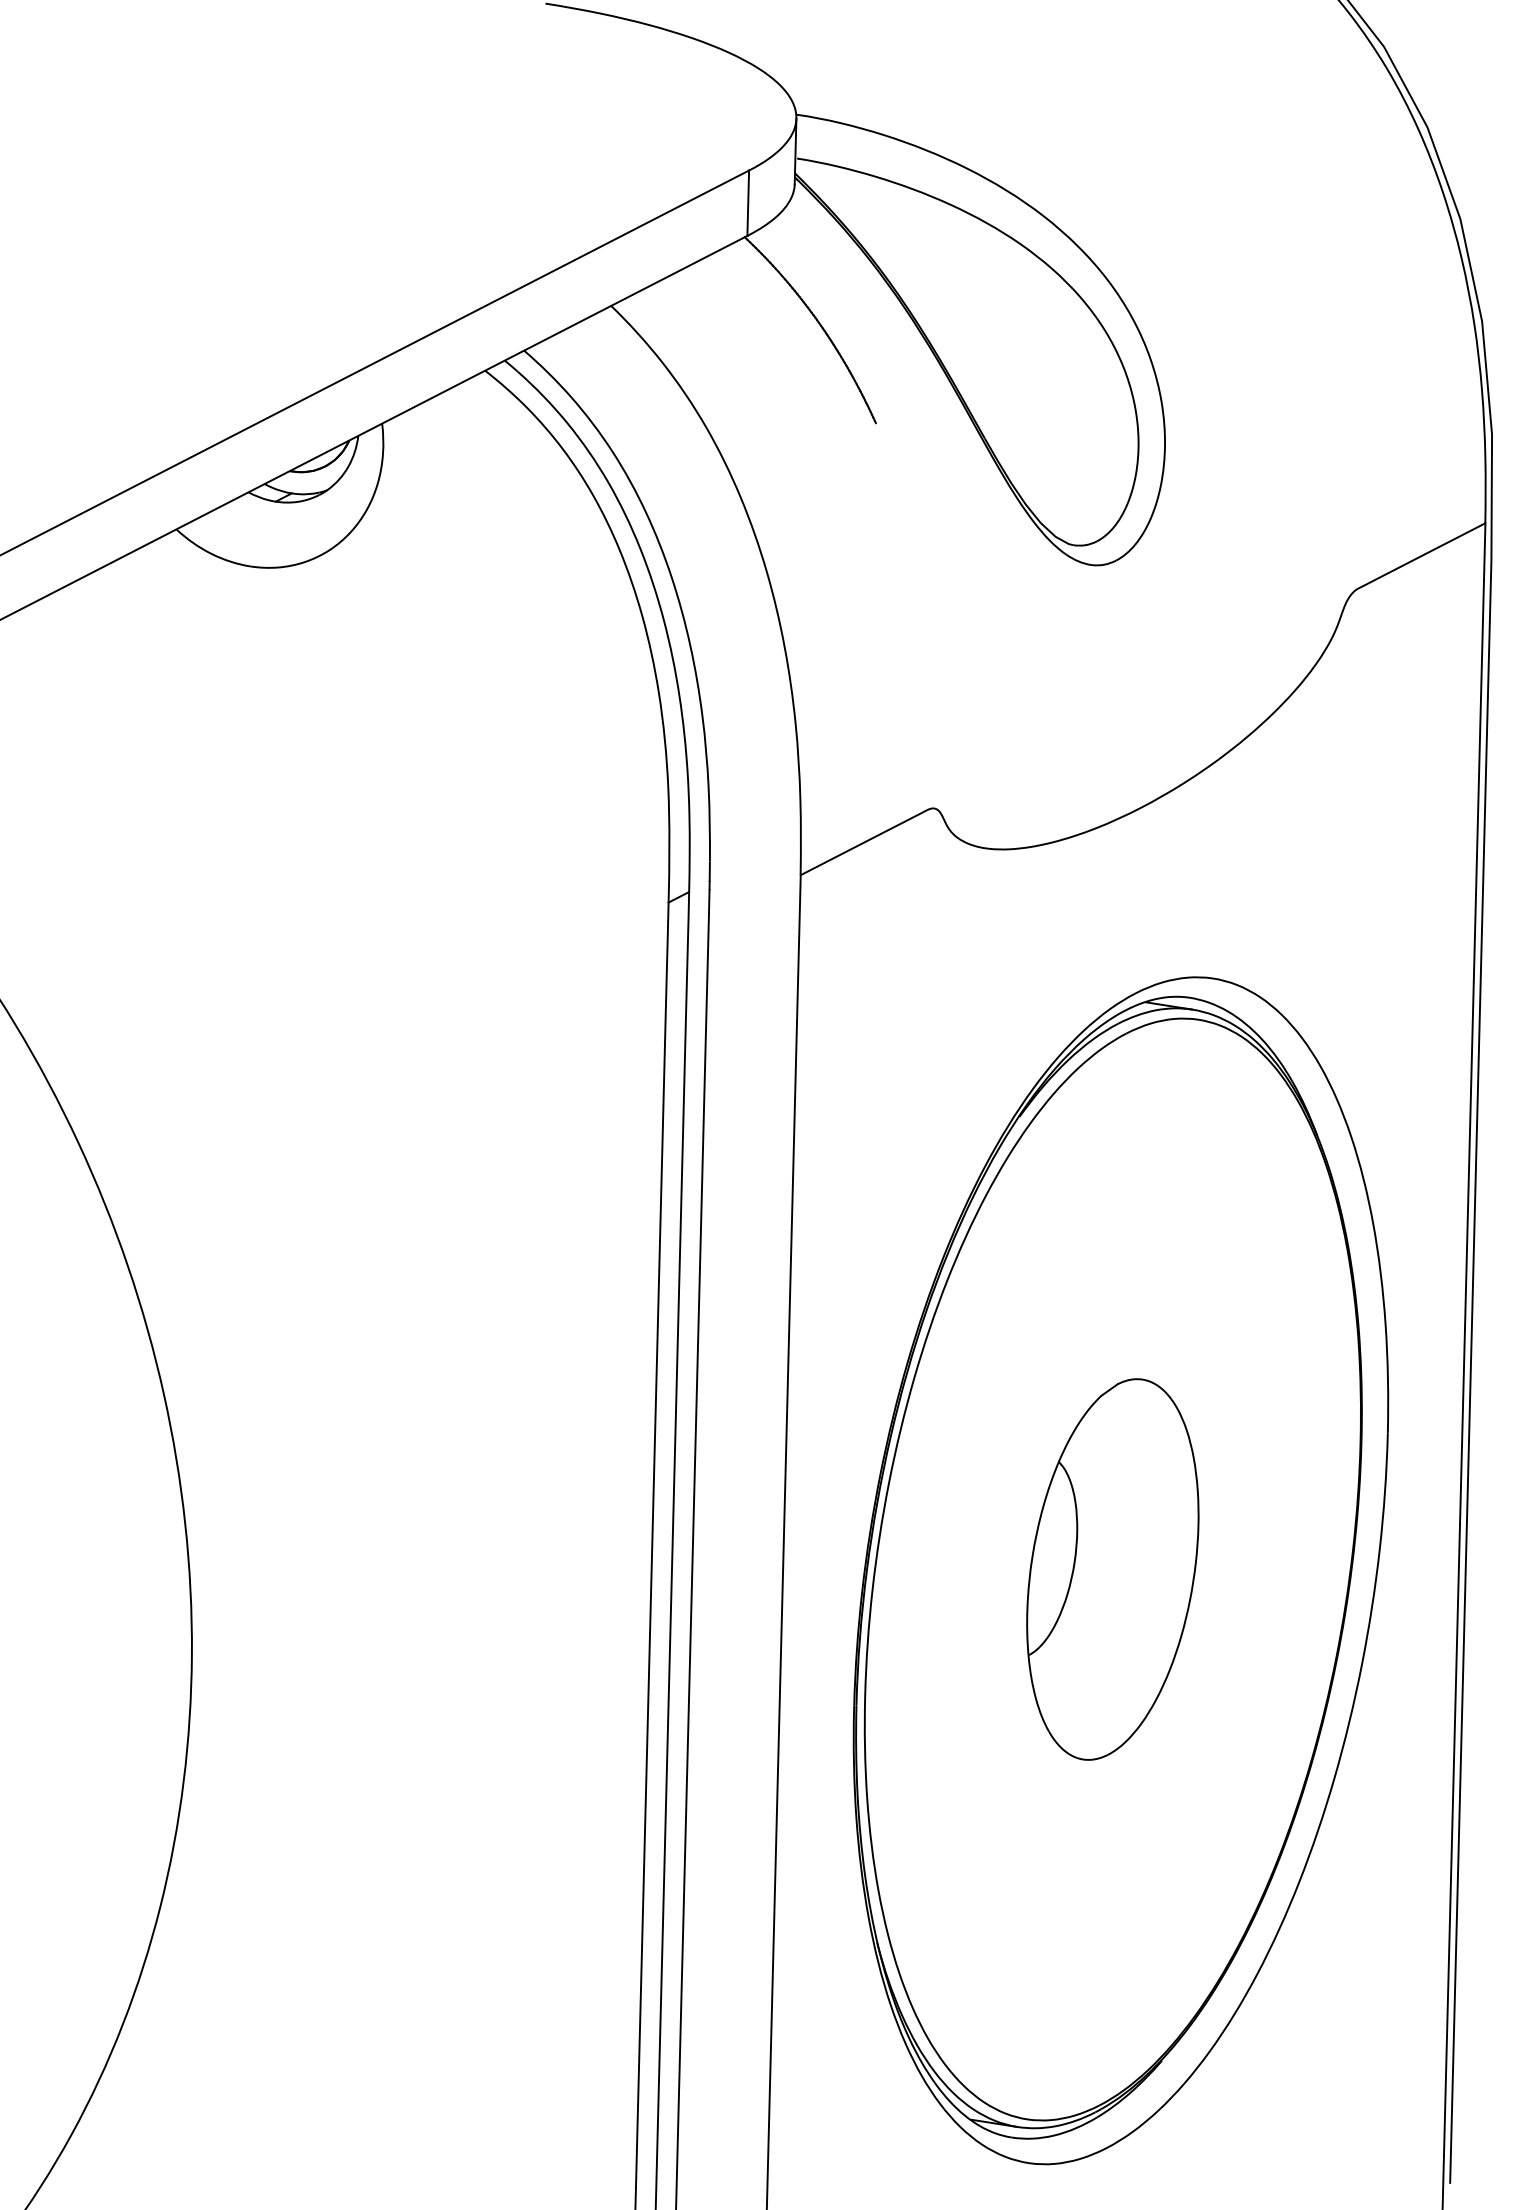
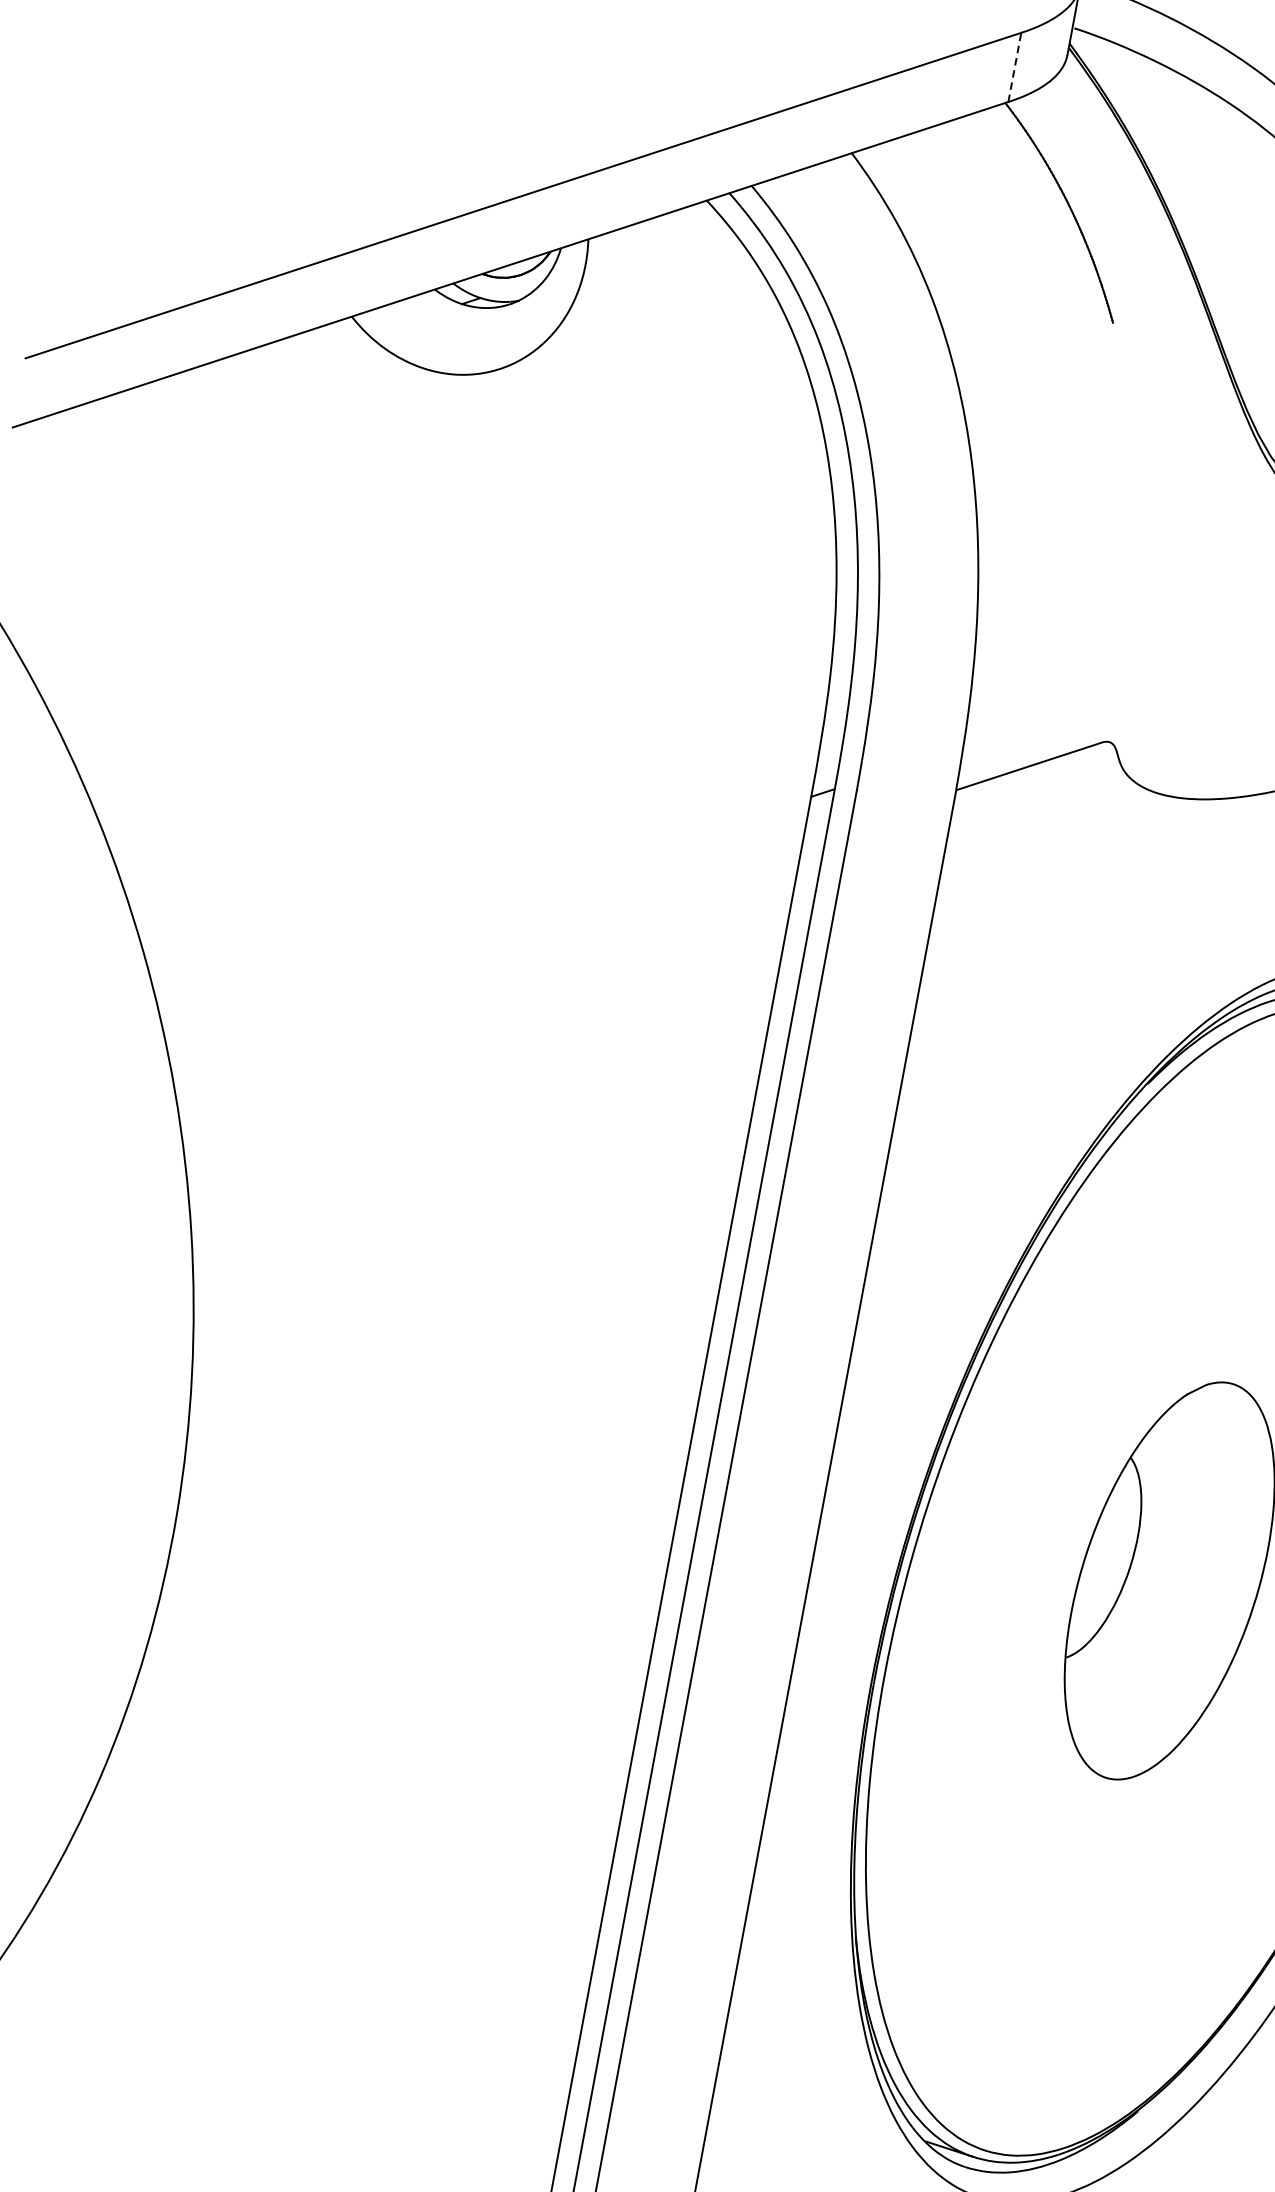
line: (748, 203) -> (1015, 67), solid -> dashed

